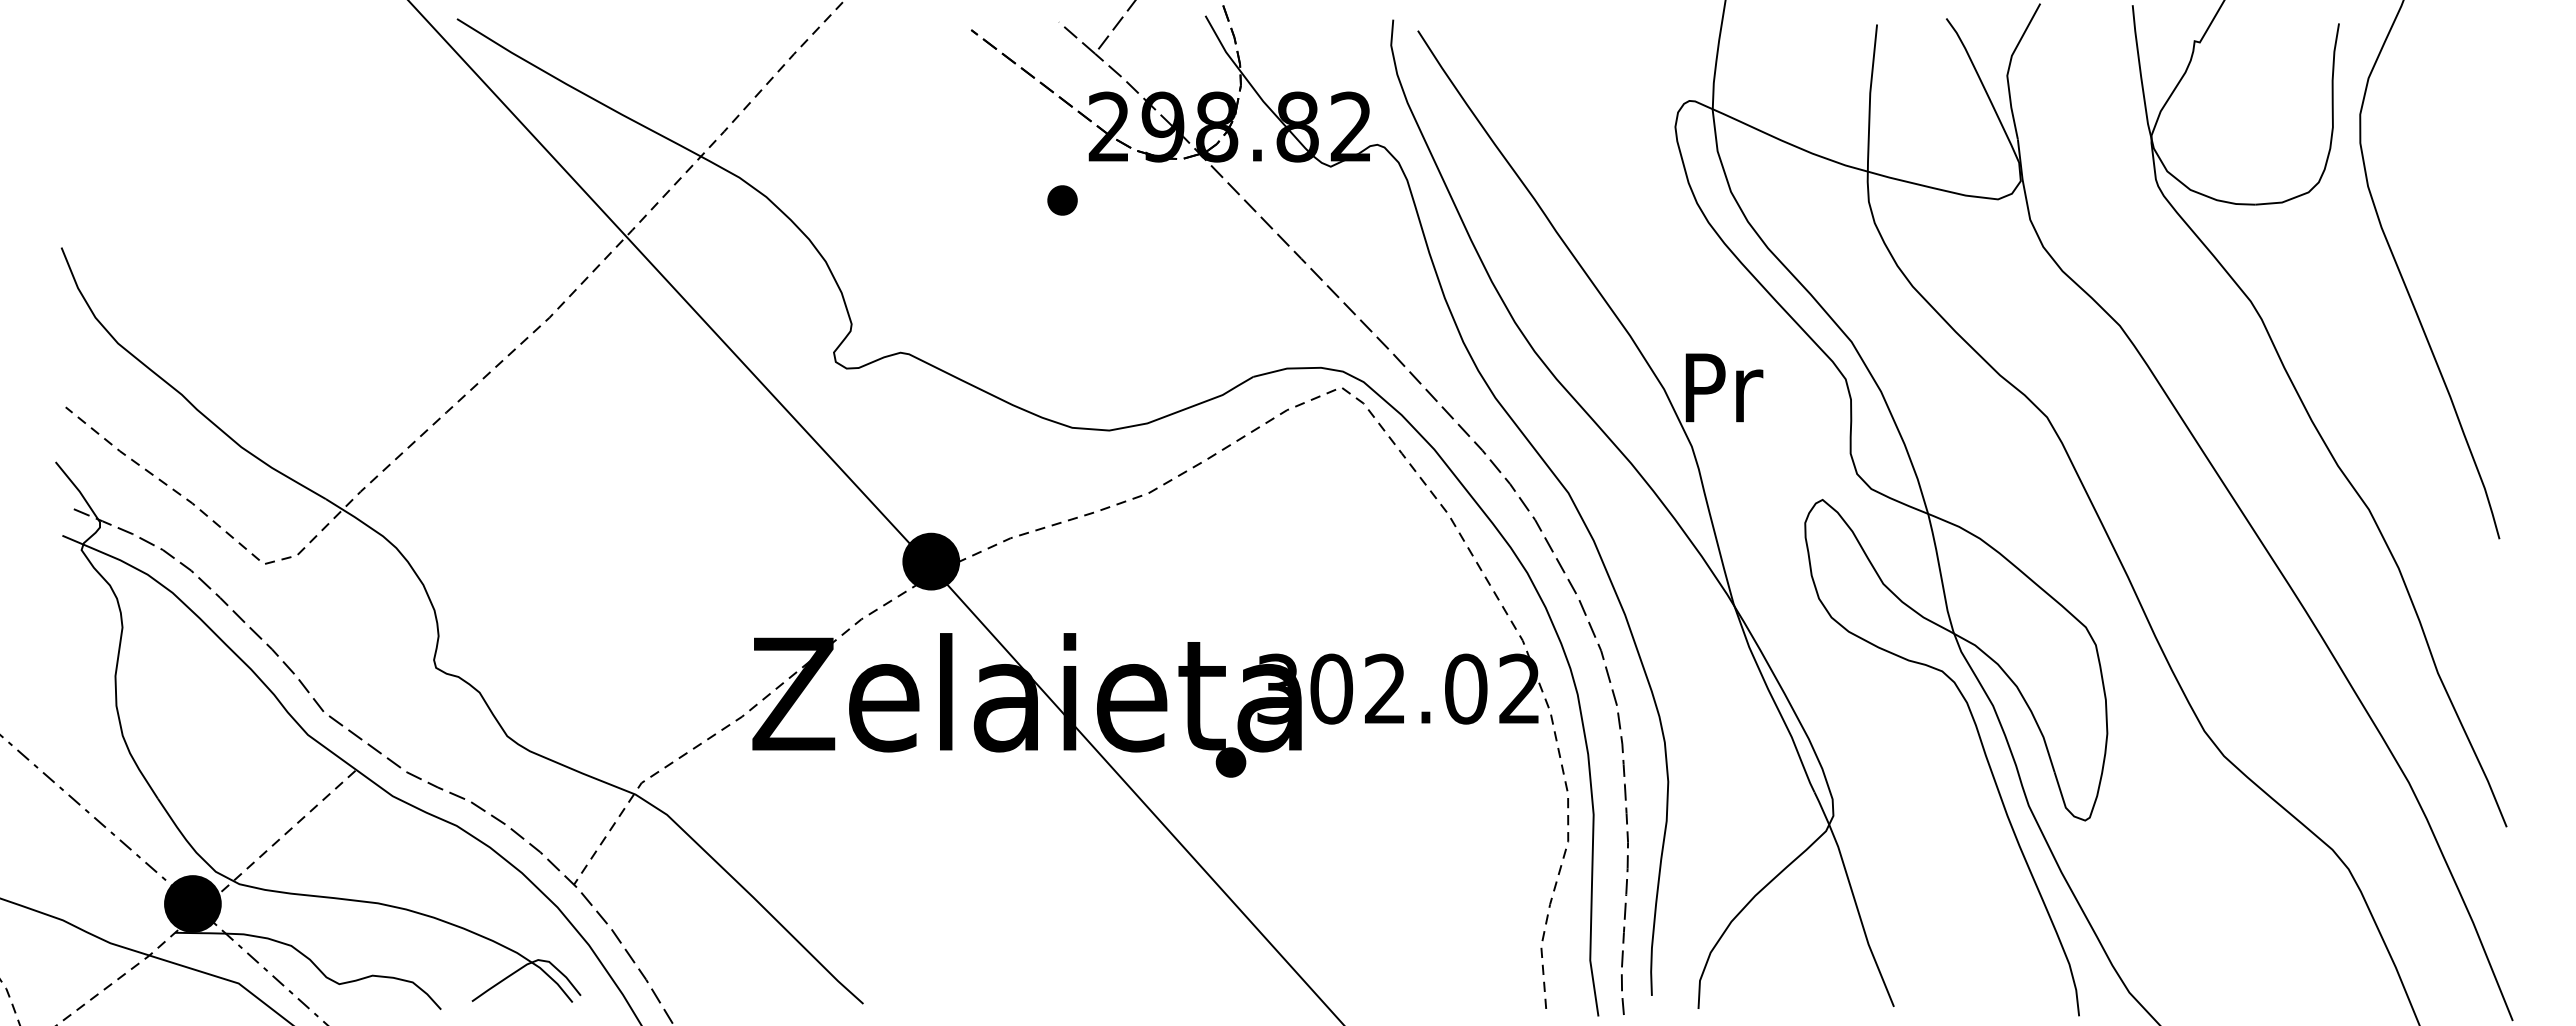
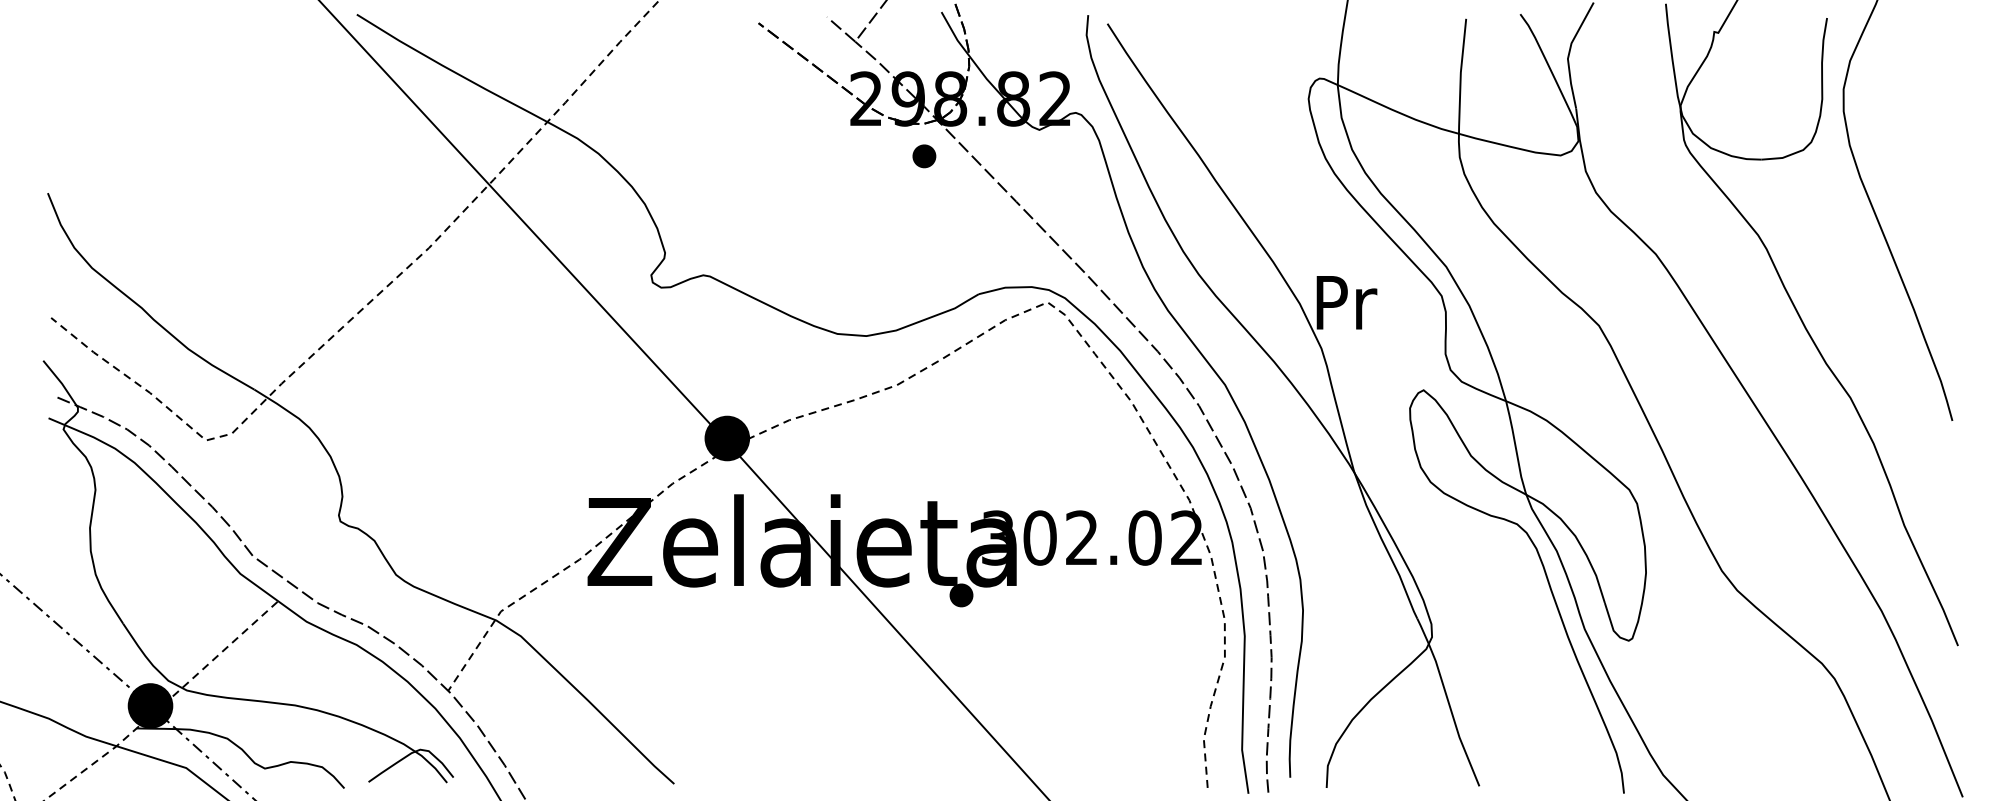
part: (1062, 200) -> (924, 156), moved

